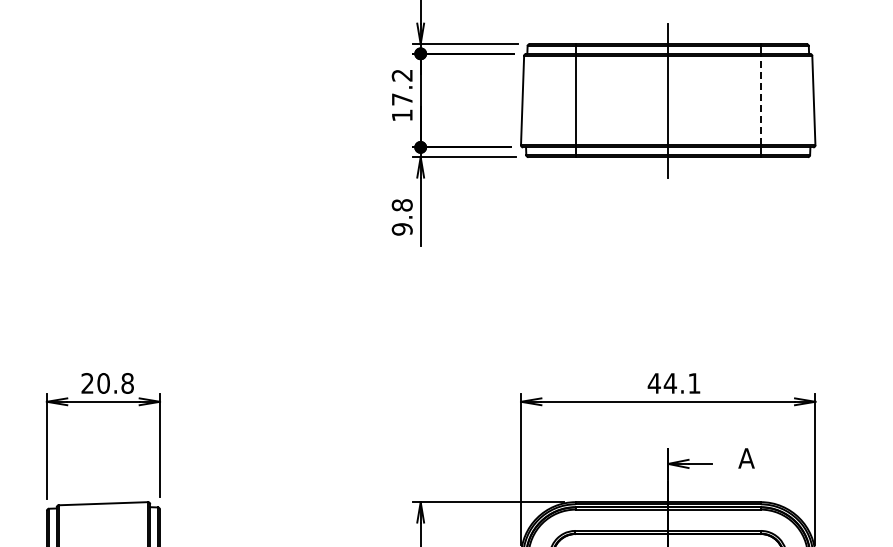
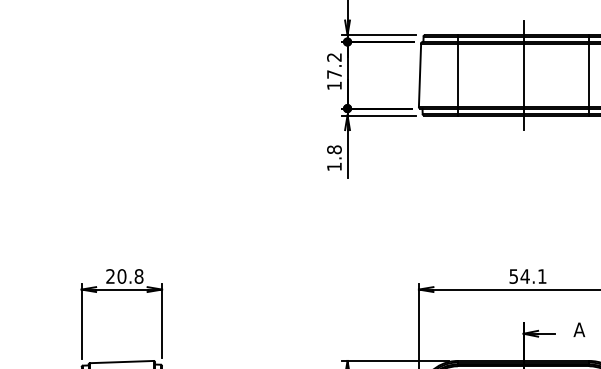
line: (760, 100) -> (589, 75), dashed -> solid
text: (401, 229) -> (333, 166), 9.8 -> 1.8
text: (653, 383) -> (513, 276), 44.1 -> 54.1

